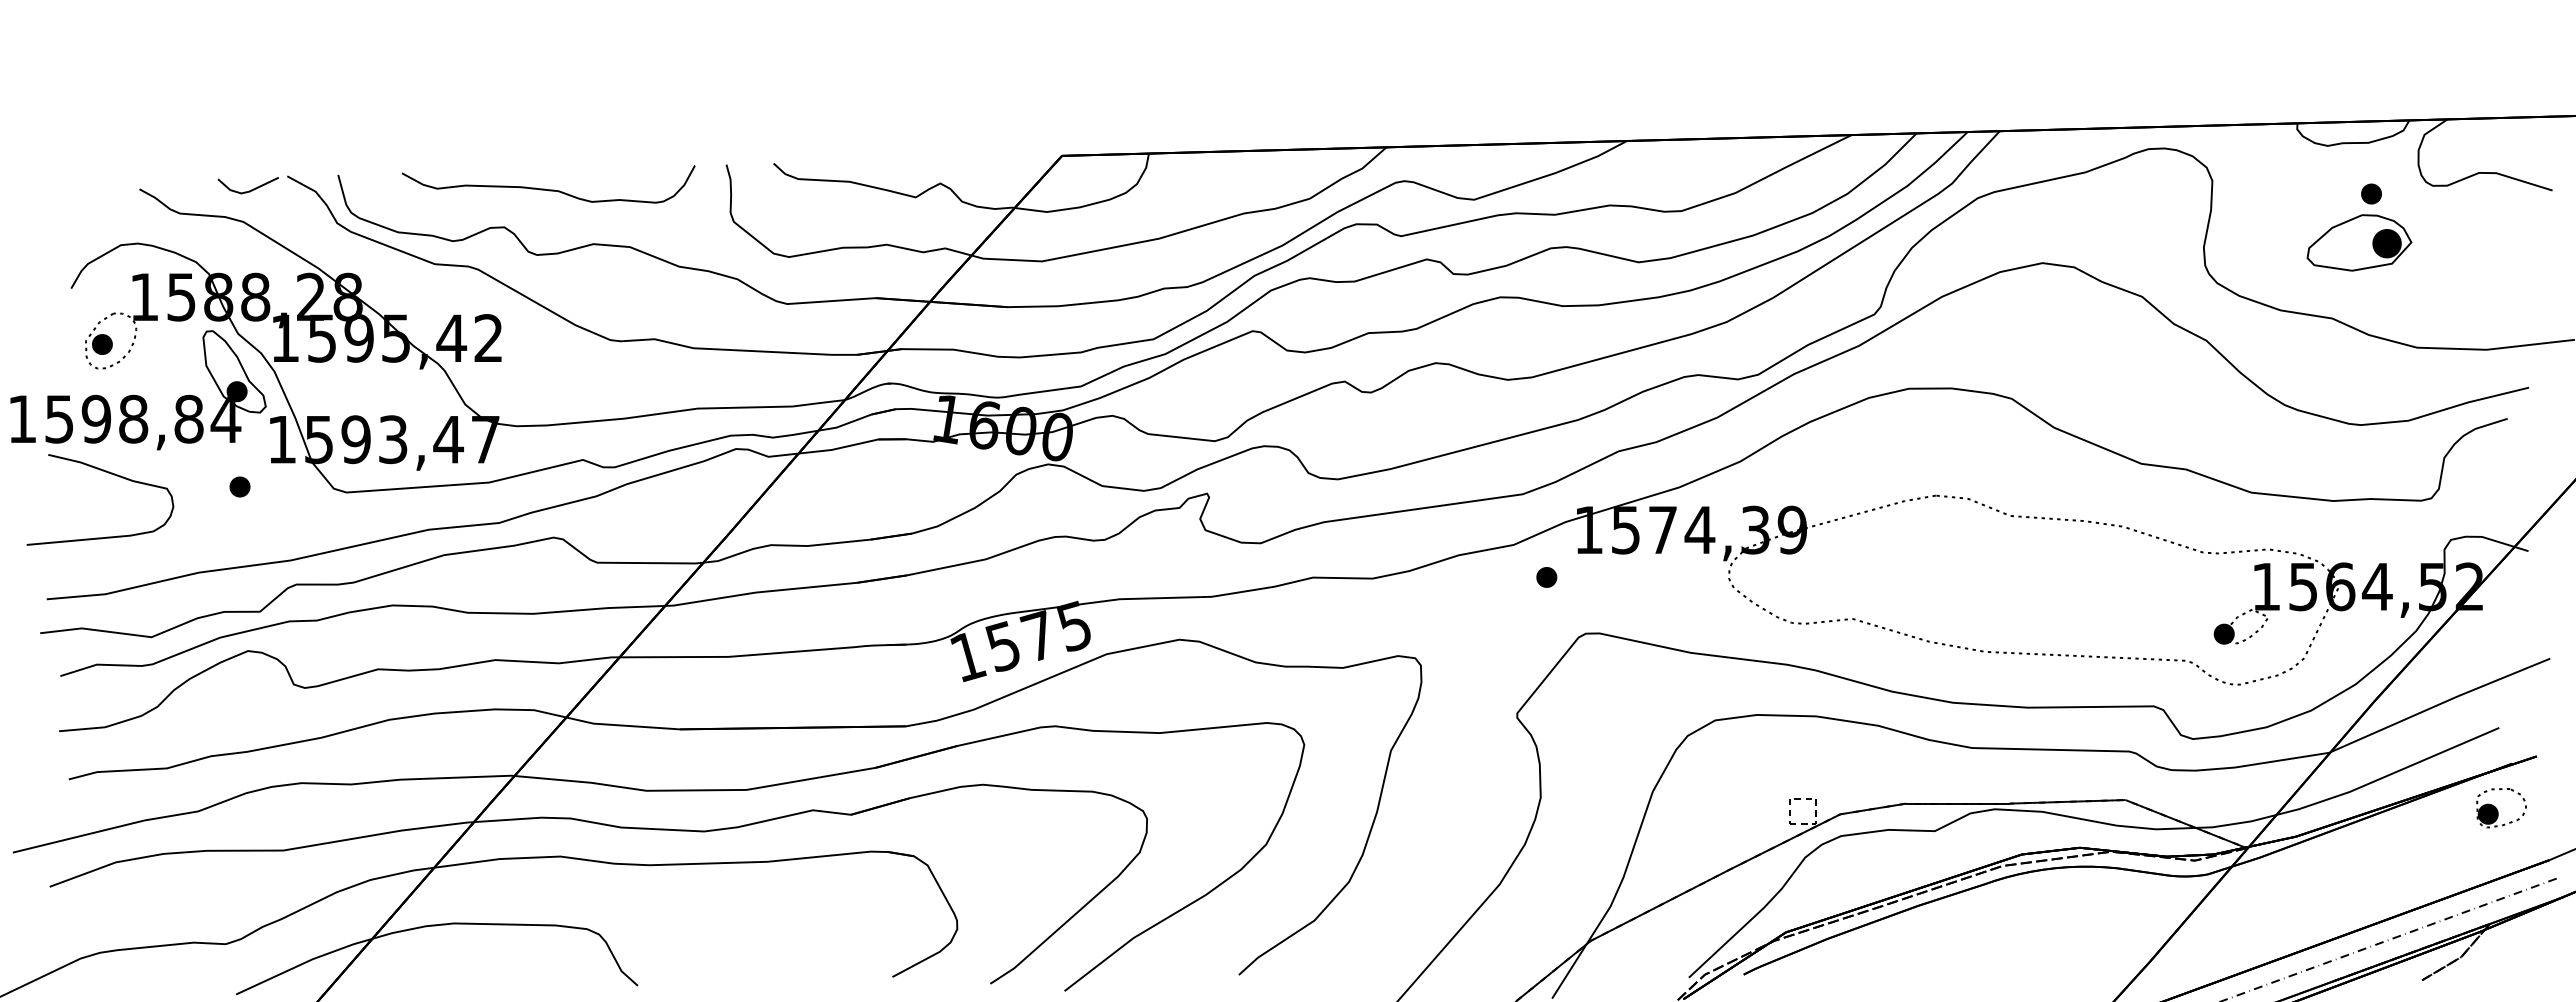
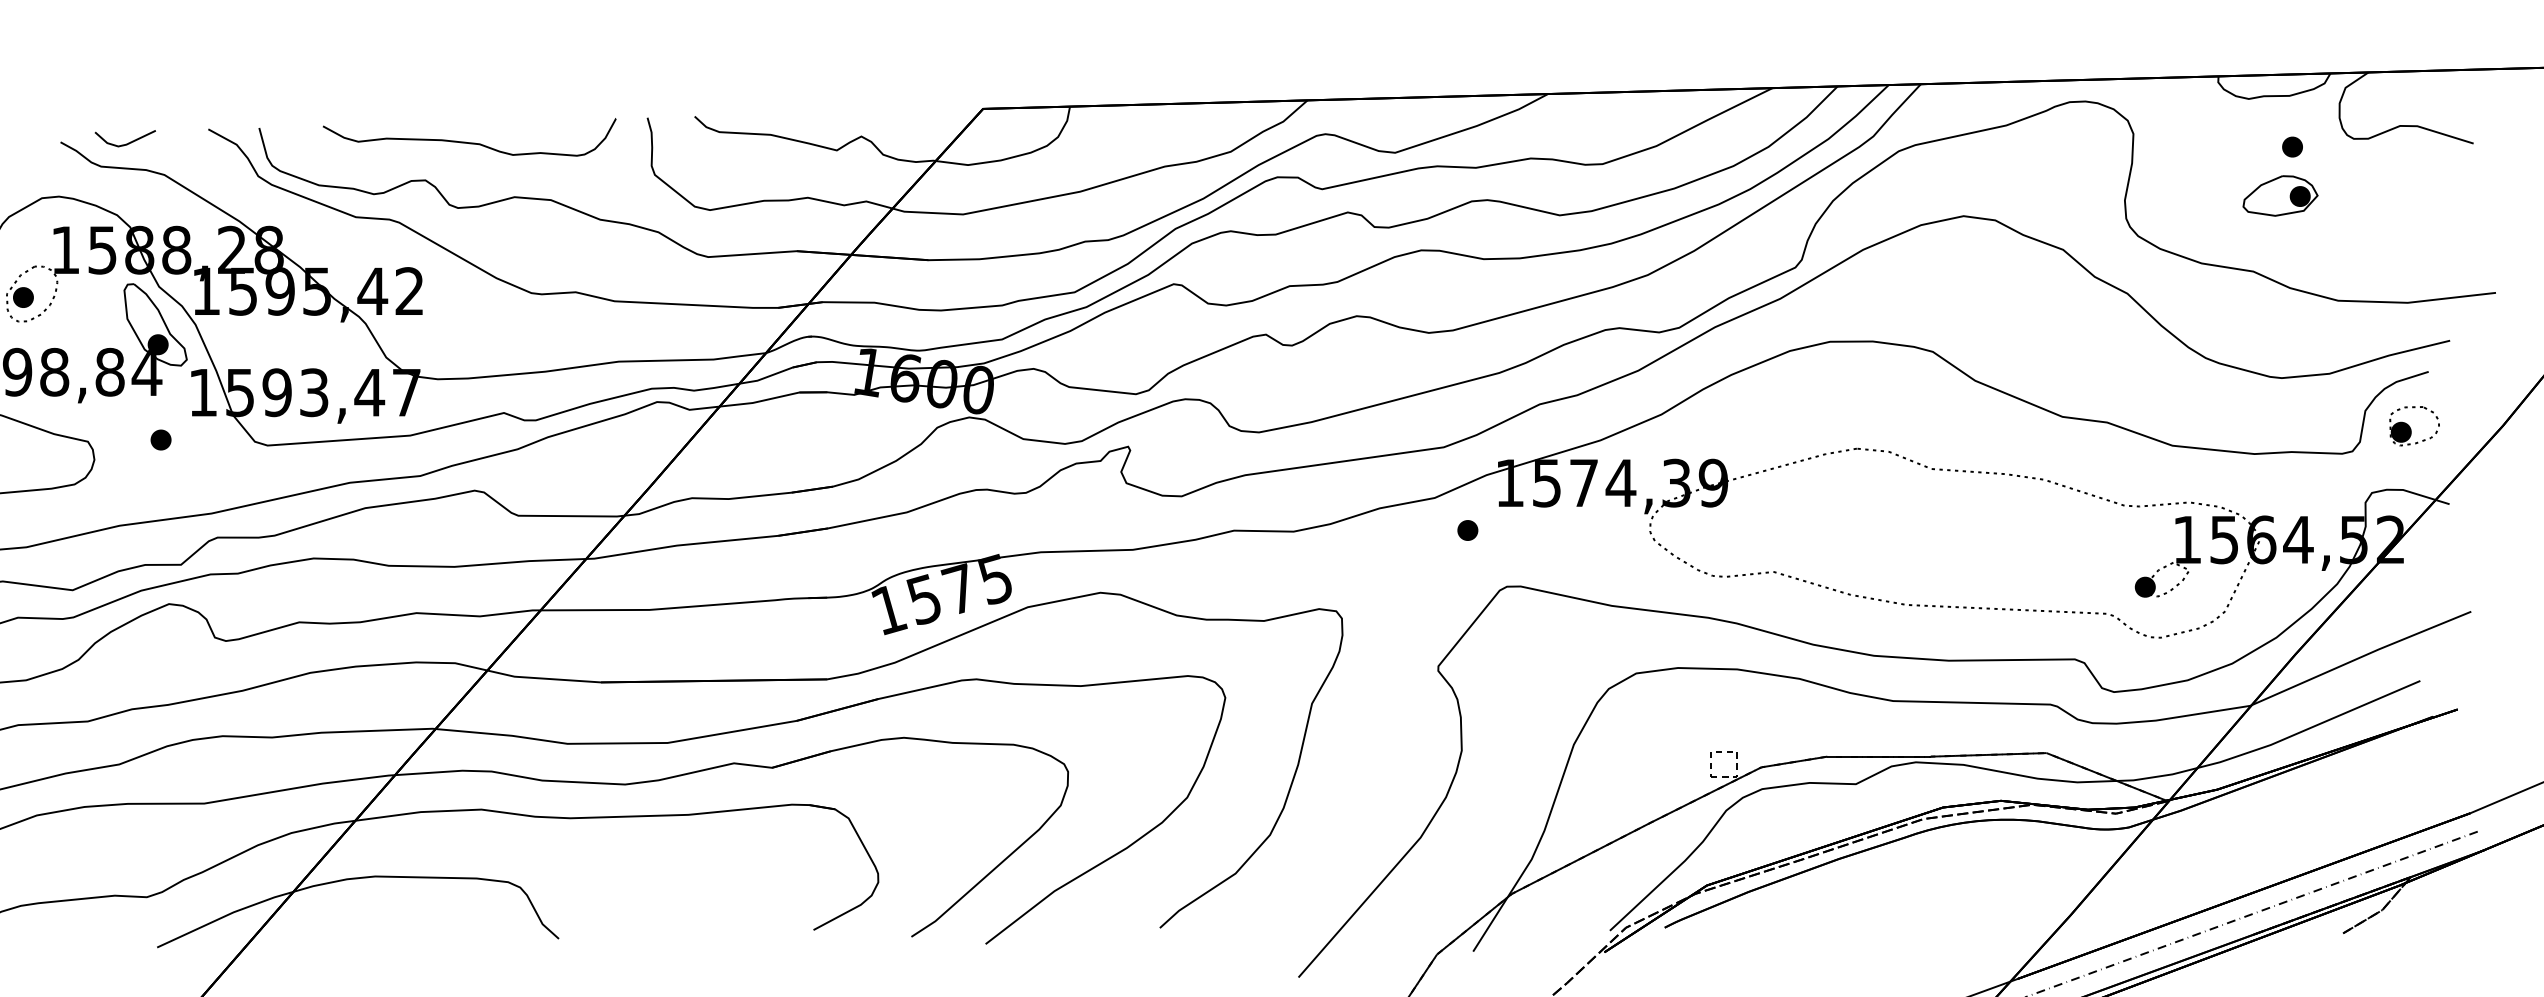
line: (248, 190) -> (125, 143), moved
part: (2359, 242) -> (2280, 195), size x0.71
part: (2501, 808) -> (2414, 426), moved

